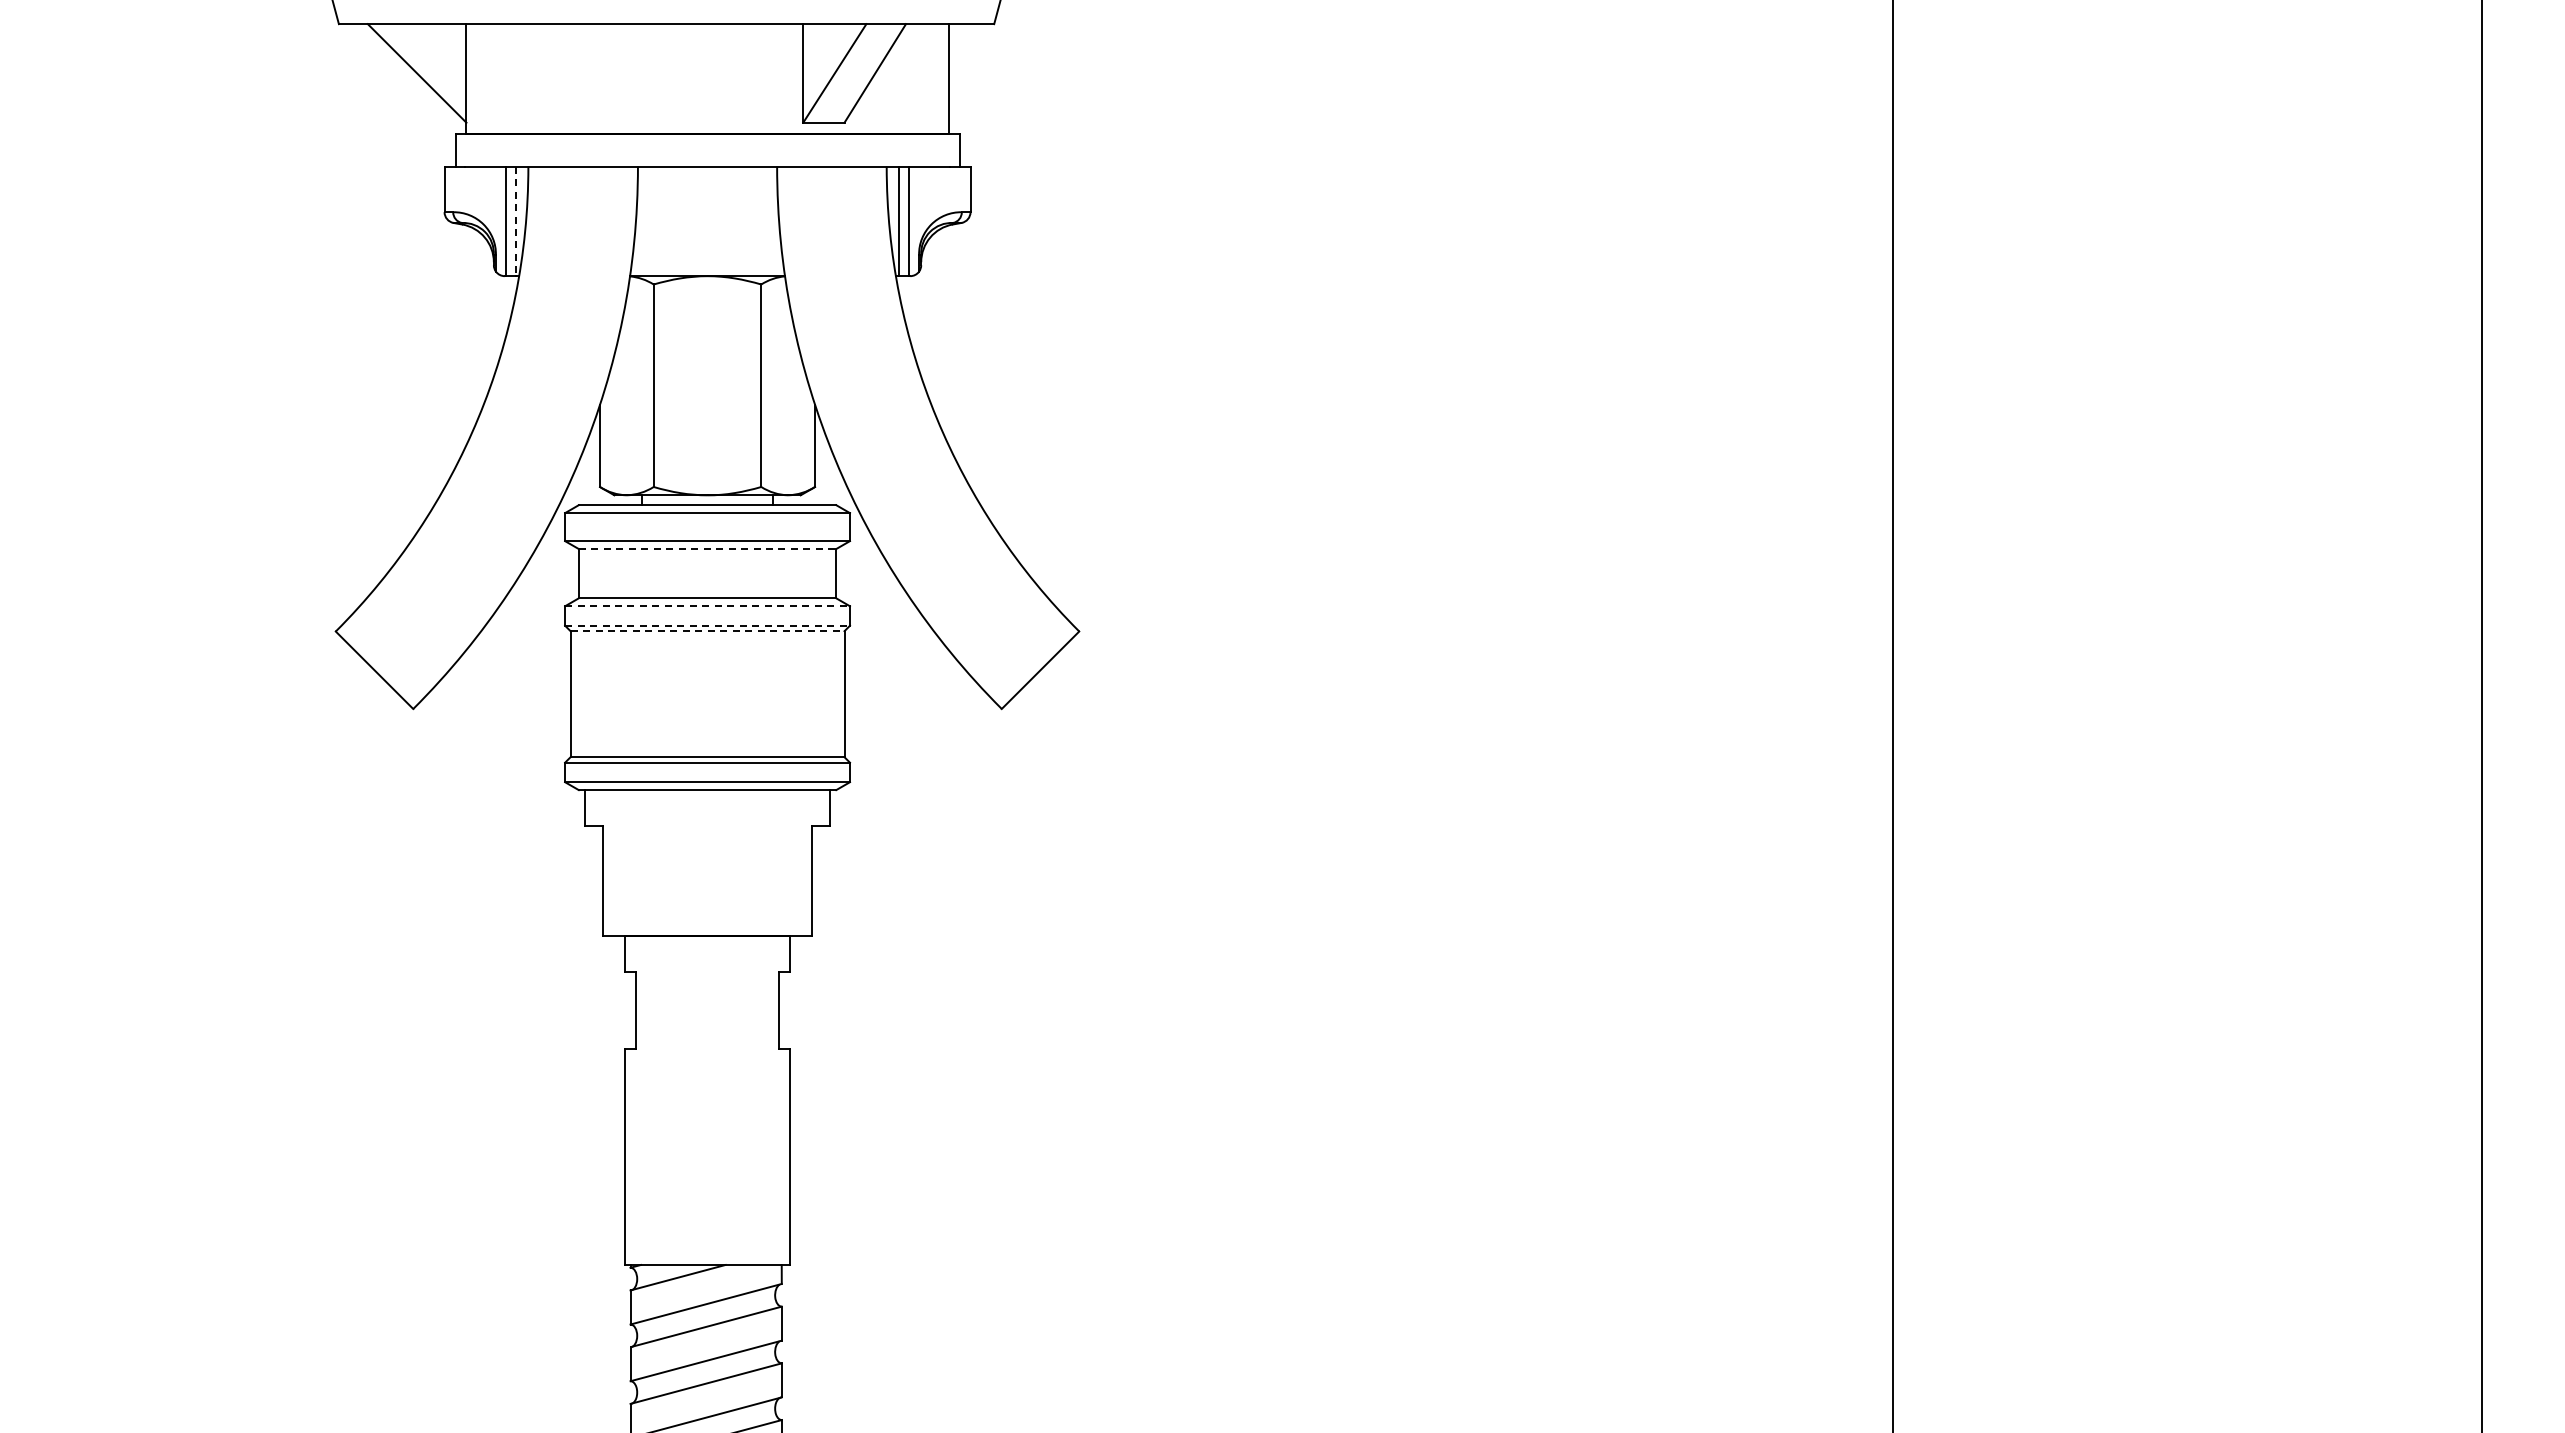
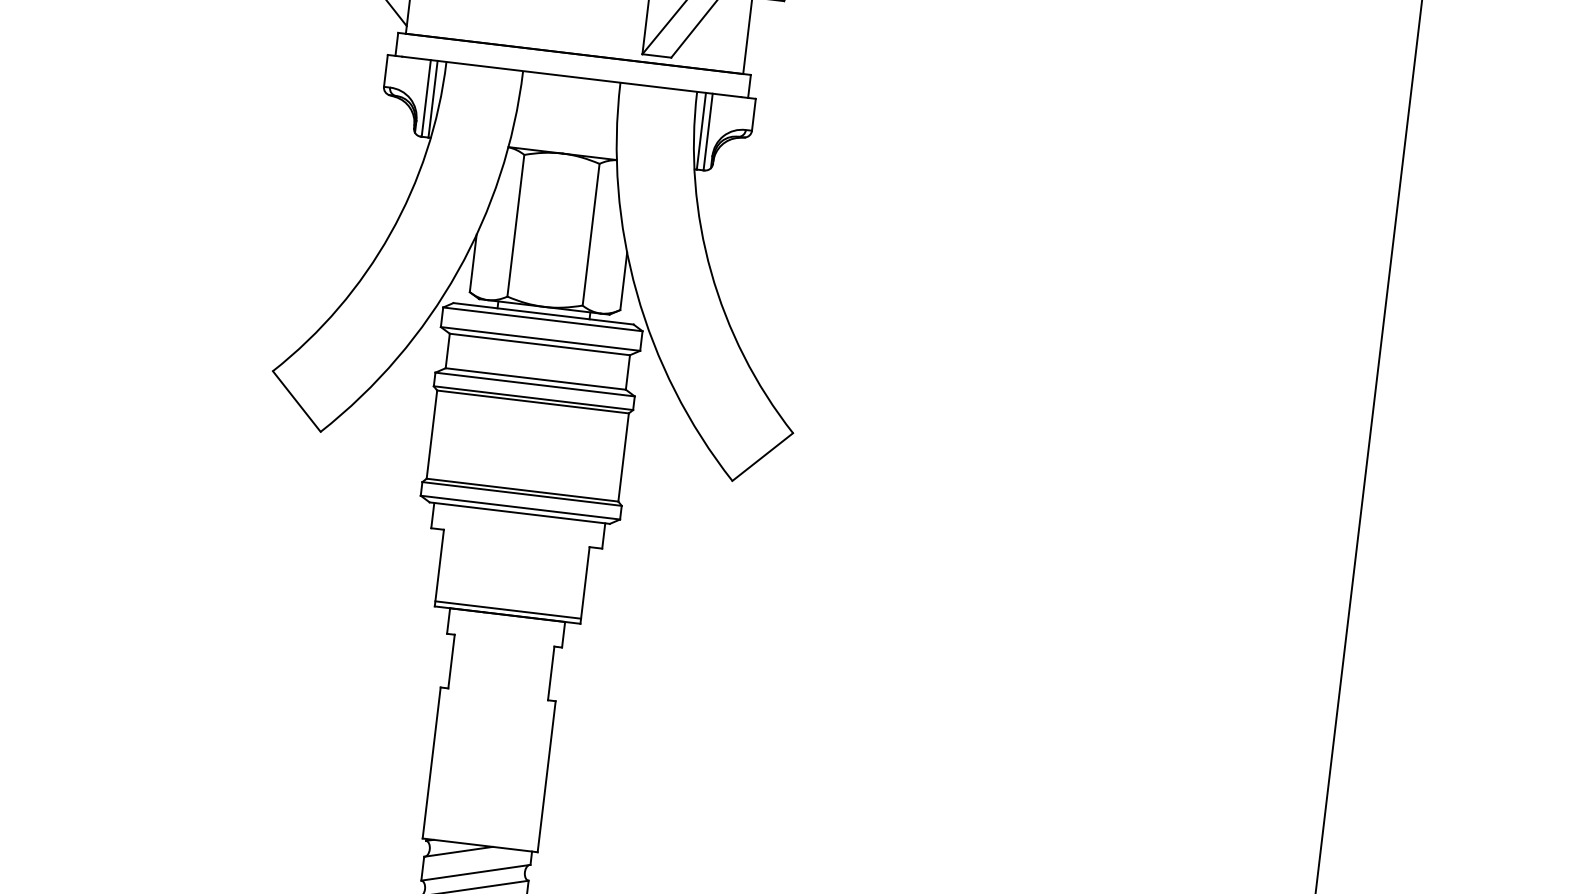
line: (515, 221) -> (432, 99), dashed -> solid
line: (707, 549) -> (539, 344), dashed -> solid
line: (708, 606) -> (535, 384), dashed -> solid
line: (708, 625) -> (534, 398), dashed -> solid
line: (707, 631) -> (532, 402), dashed -> solid
line: (707, 928) -> (508, 609), added

